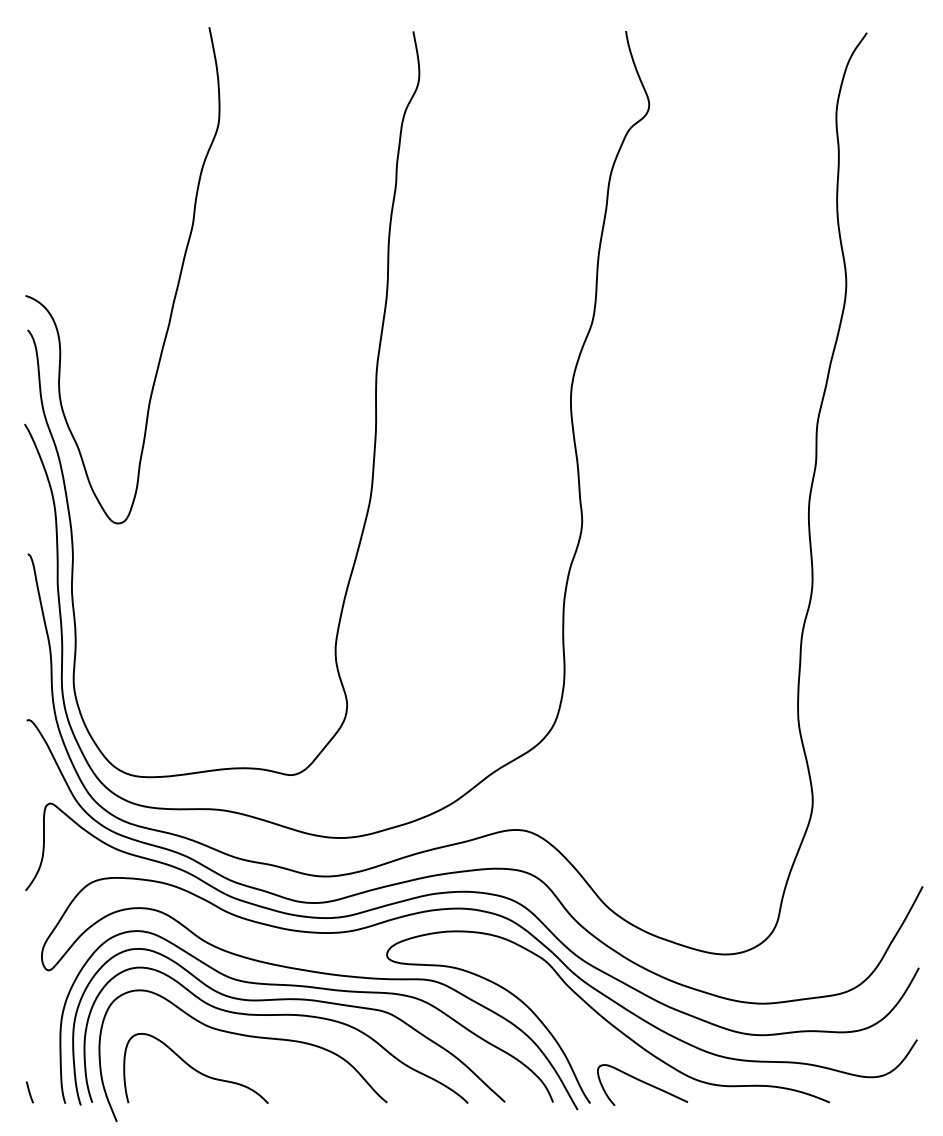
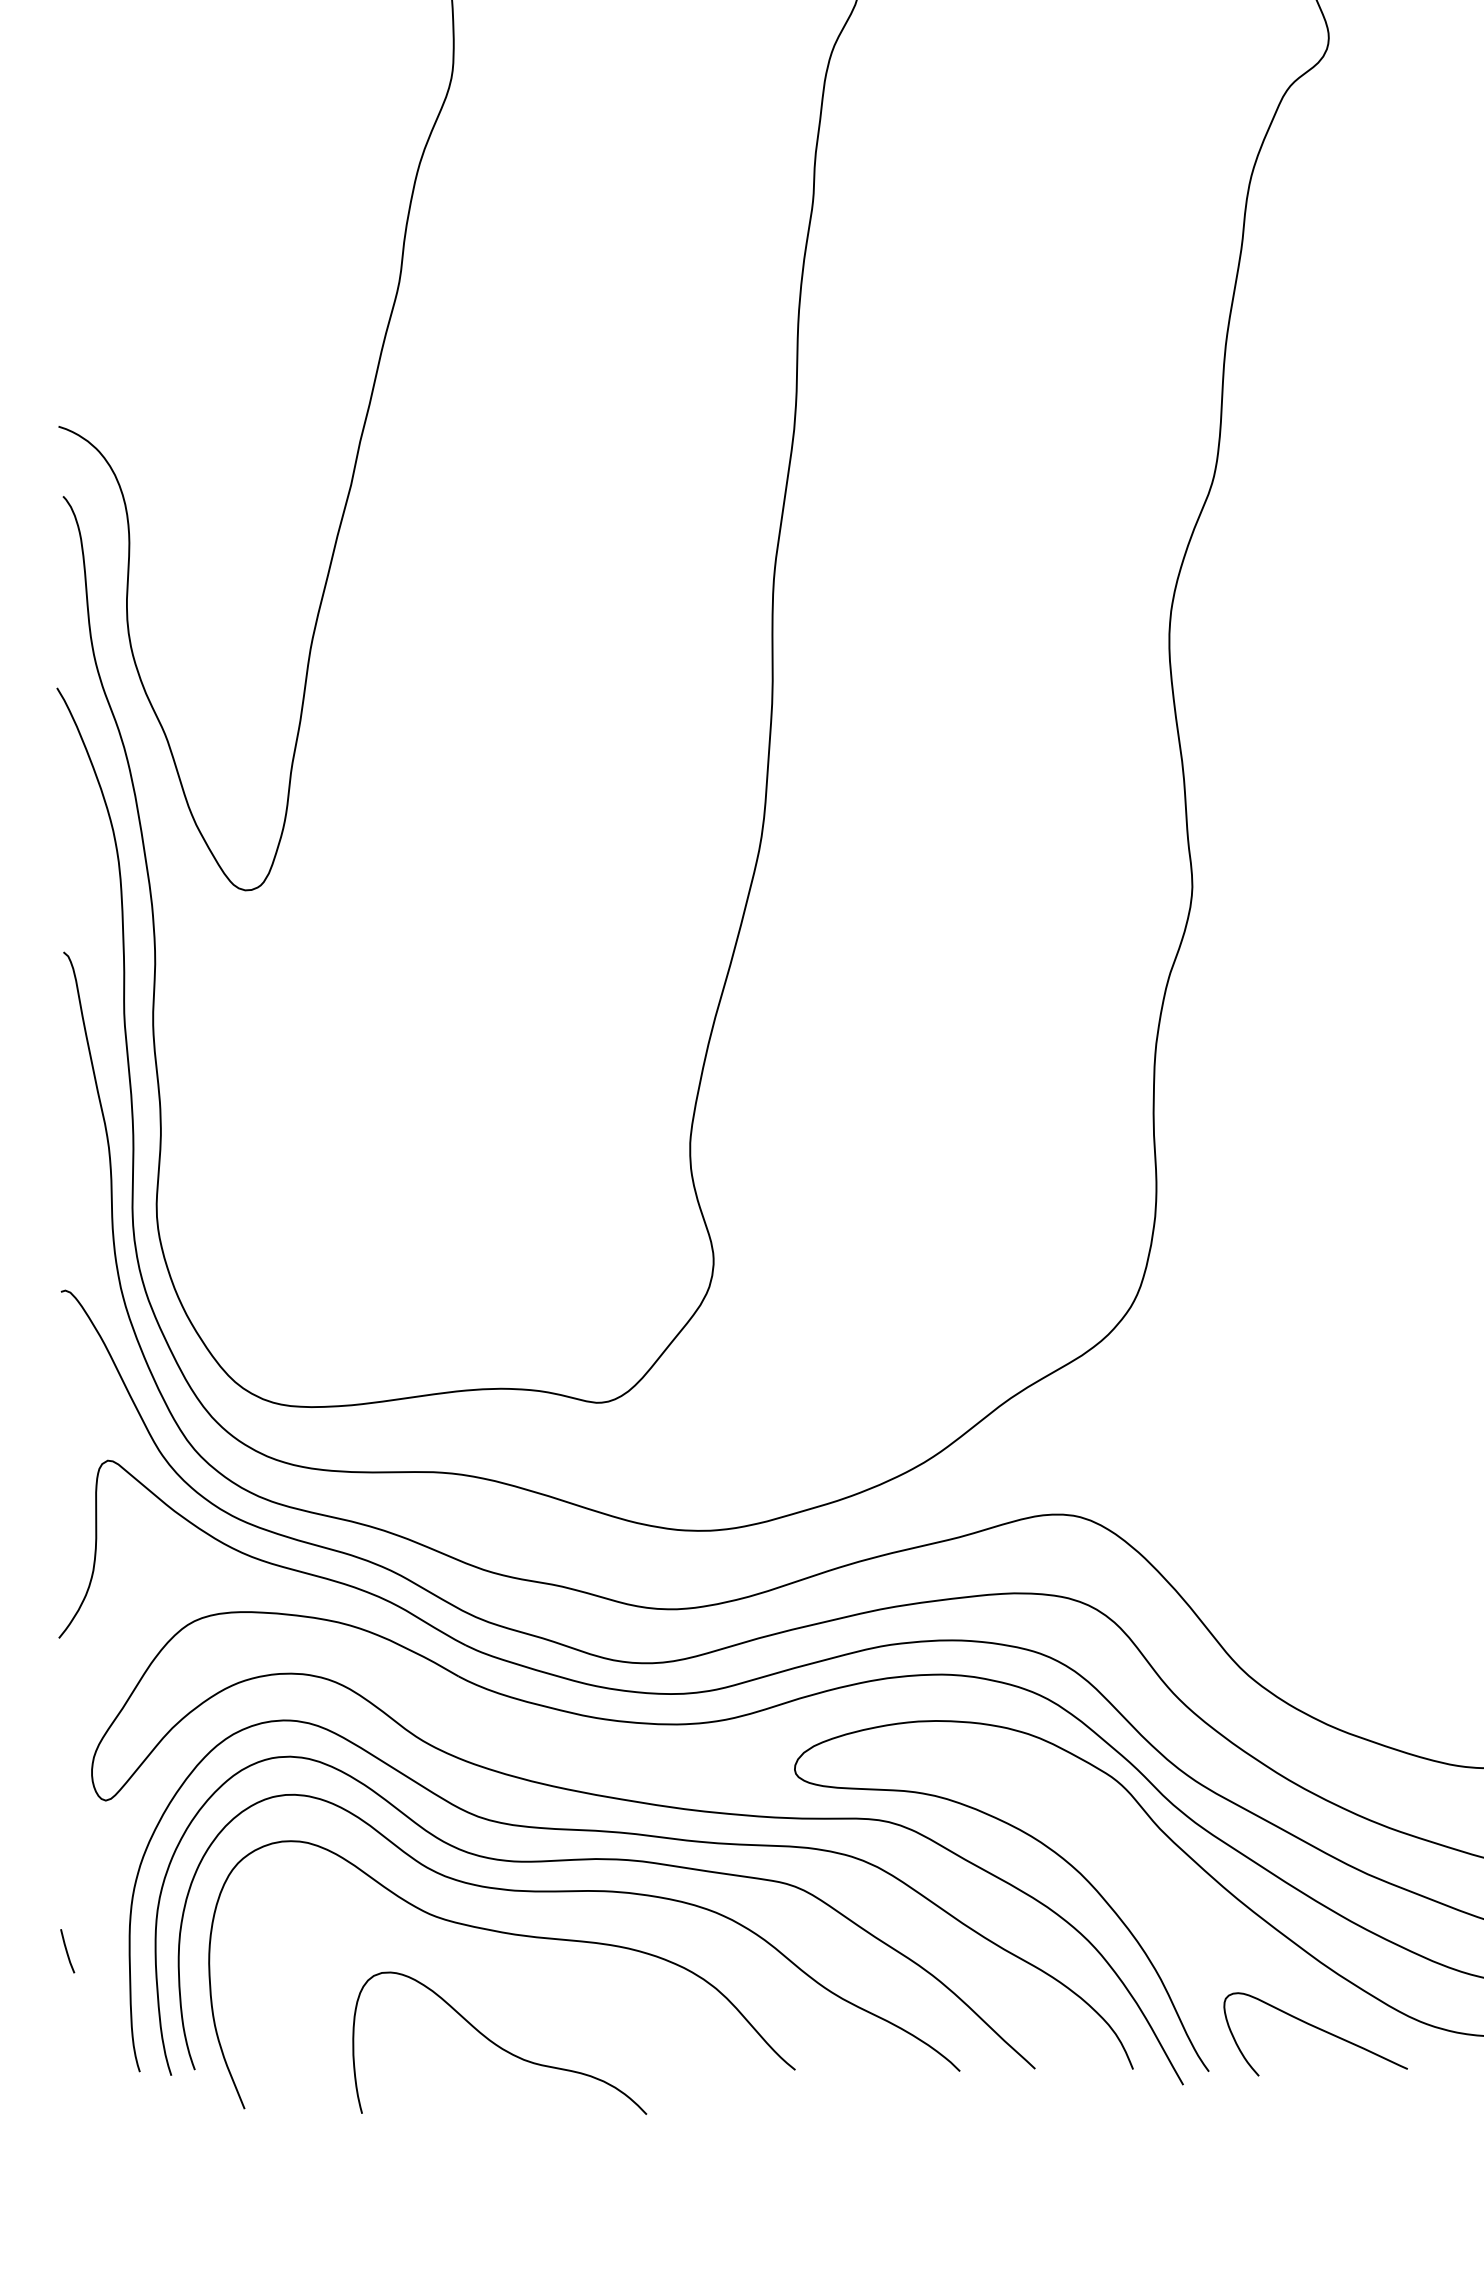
curve: (194, 1068) -> (496, 2043), moved
line: (29, 1092) -> (66, 1951), moved

